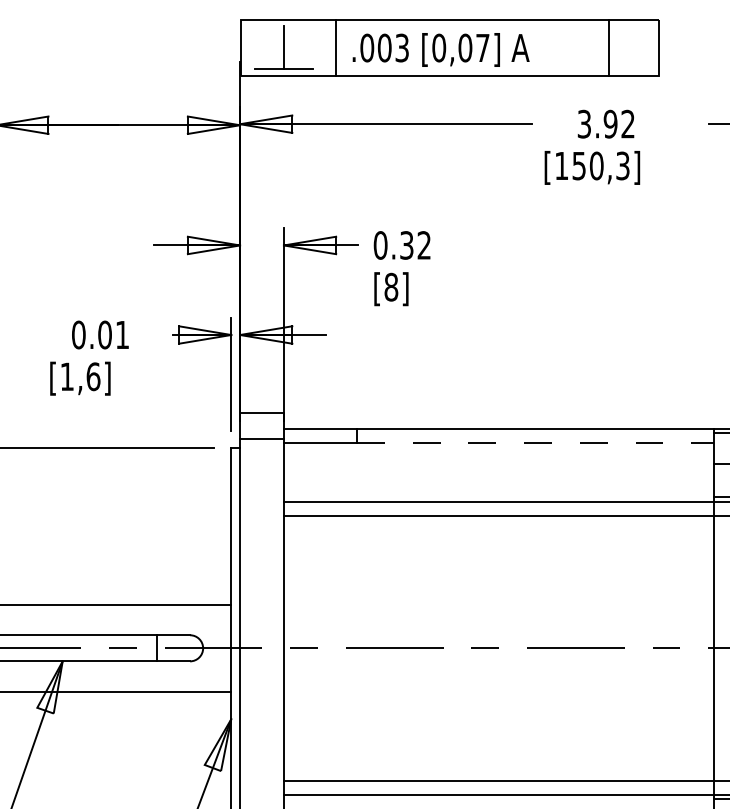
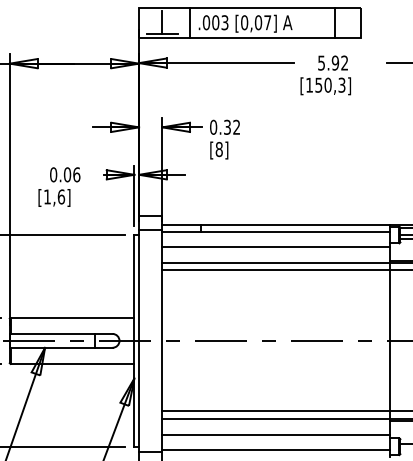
text: (584, 123) -> (321, 62), 3.92 -> 5.92
text: (121, 334) -> (76, 174), 0.01 -> 0.06
line: (535, 443) -> (295, 232), dashed -> solid
line: (499, 470) -> (276, 246), added

